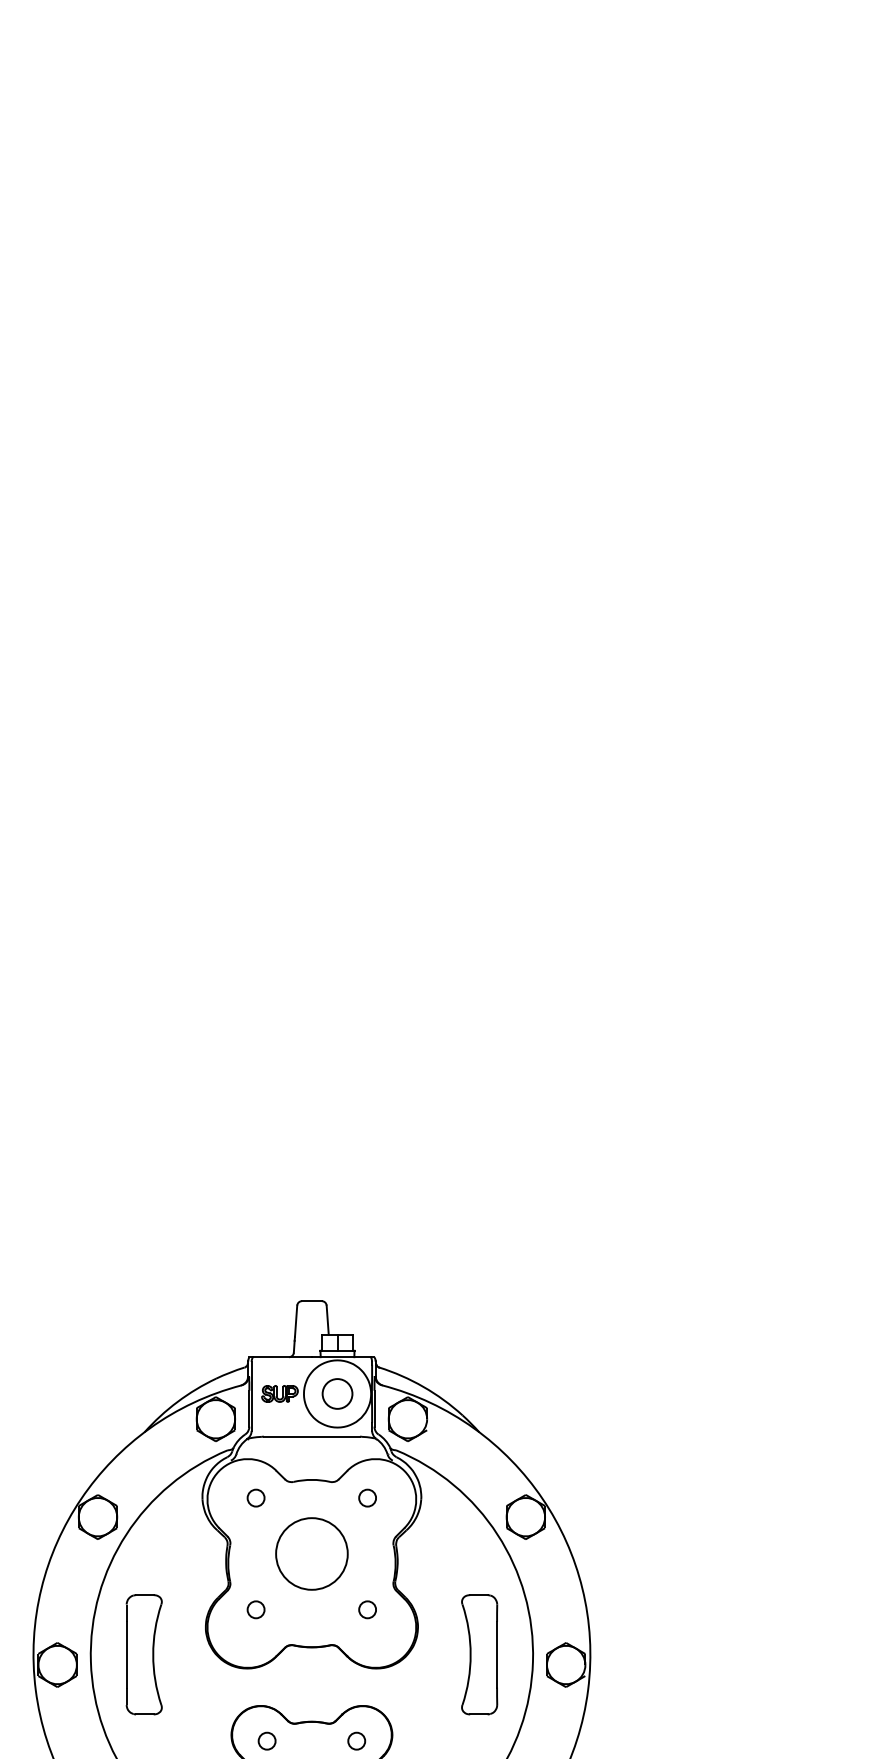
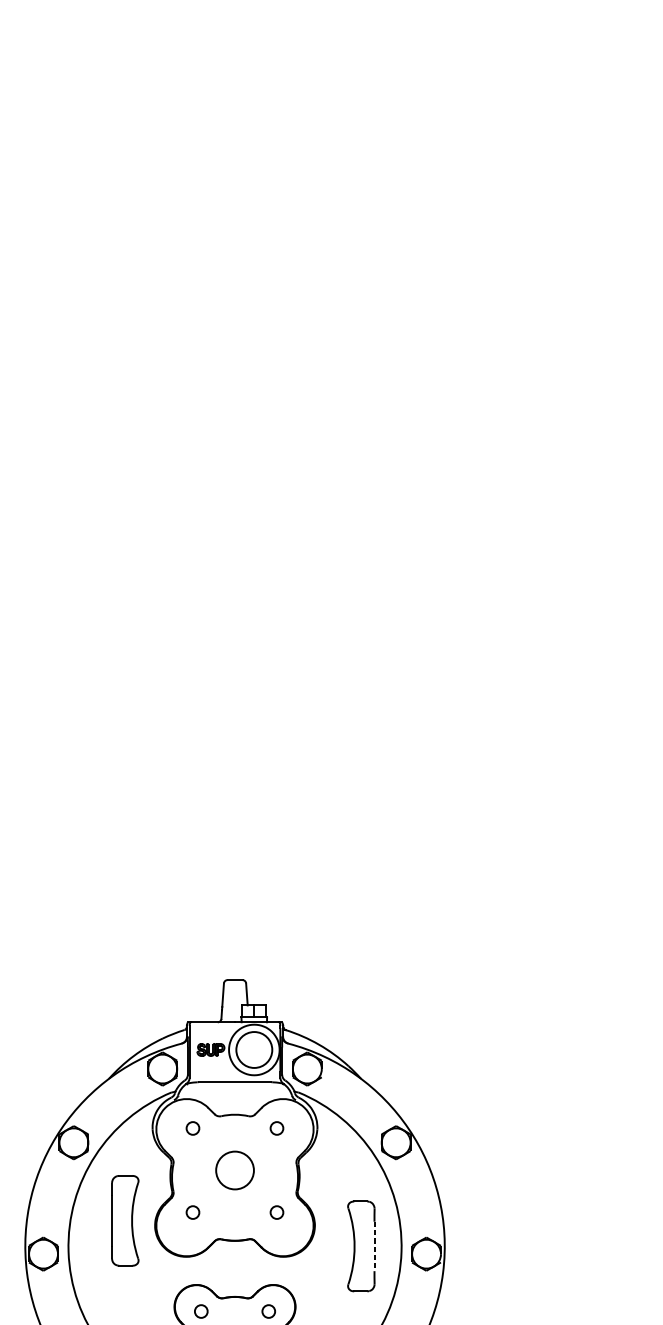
circle: (337, 1393) -> (254, 1049), size x1.6
circle: (311, 1553) -> (234, 1170), size x0.7
part: (143, 1654) -> (124, 1220), moved
line: (497, 1654) -> (374, 1246), solid -> dashed

